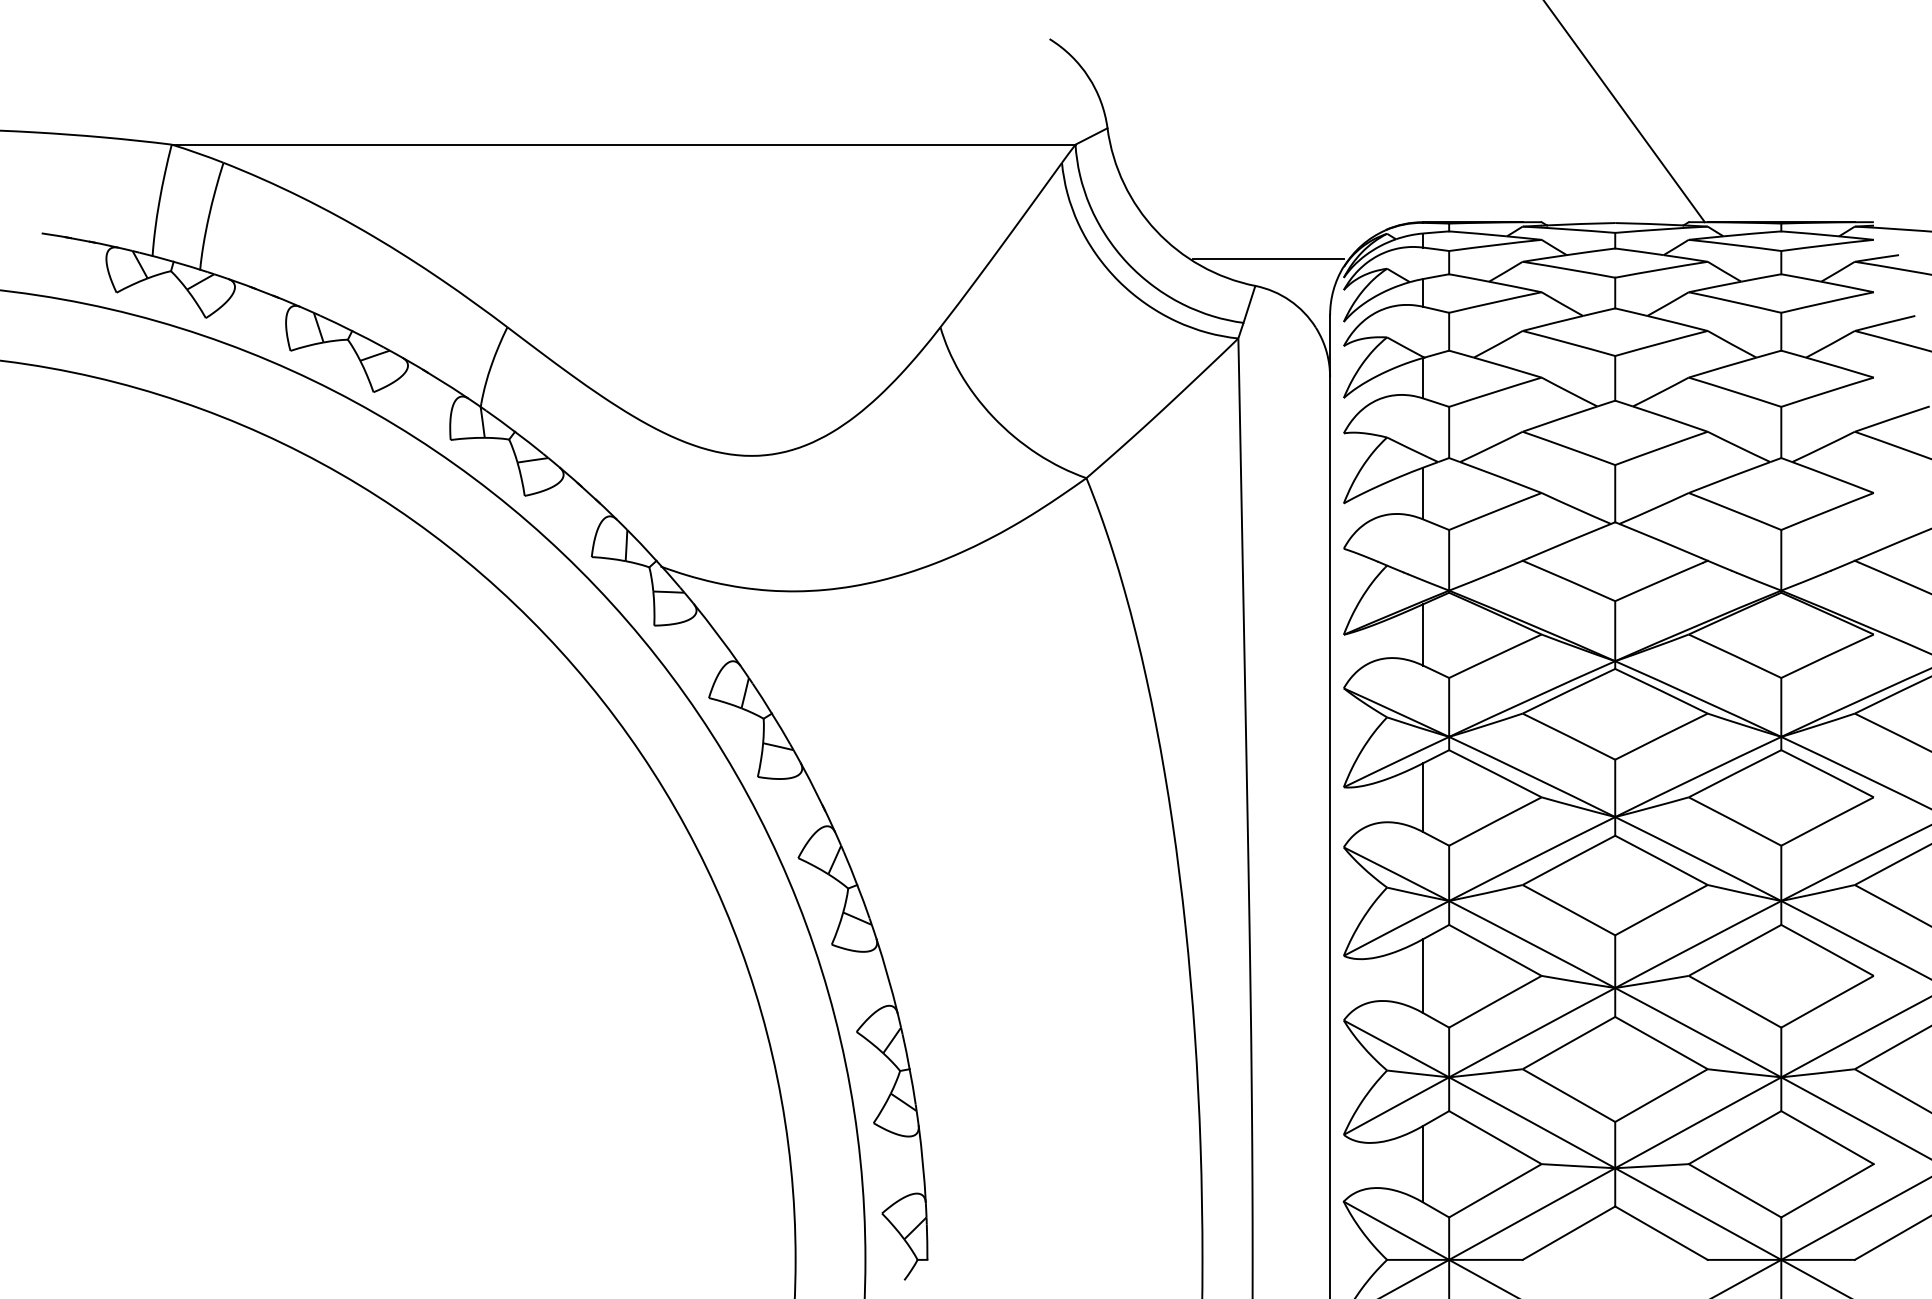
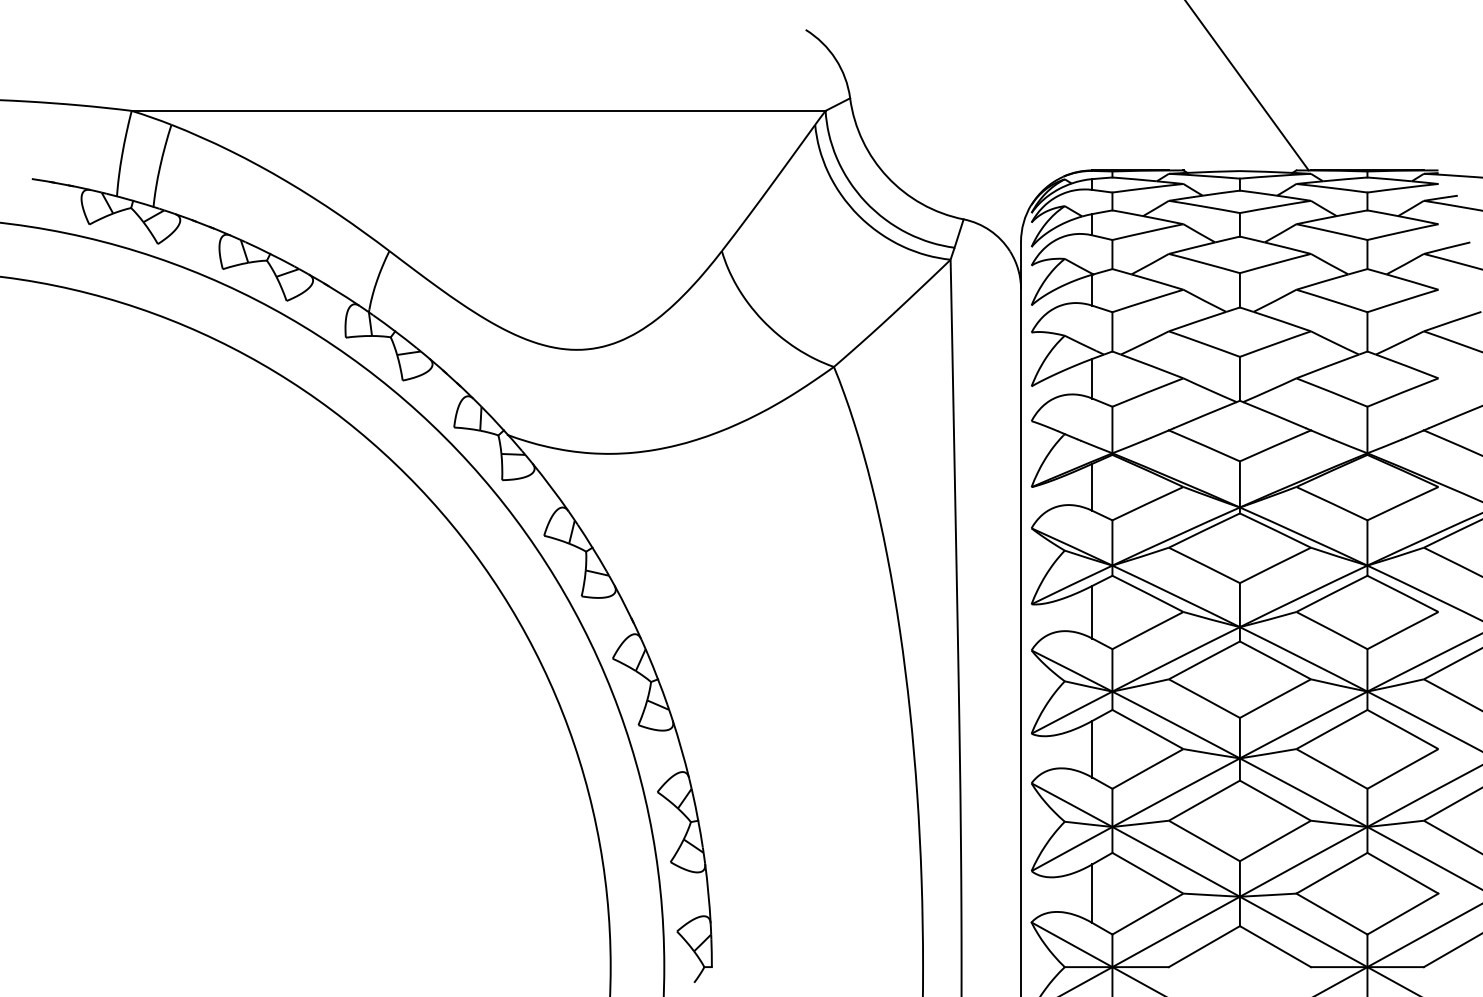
line: (1268, 260) -> (973, 199), removed

